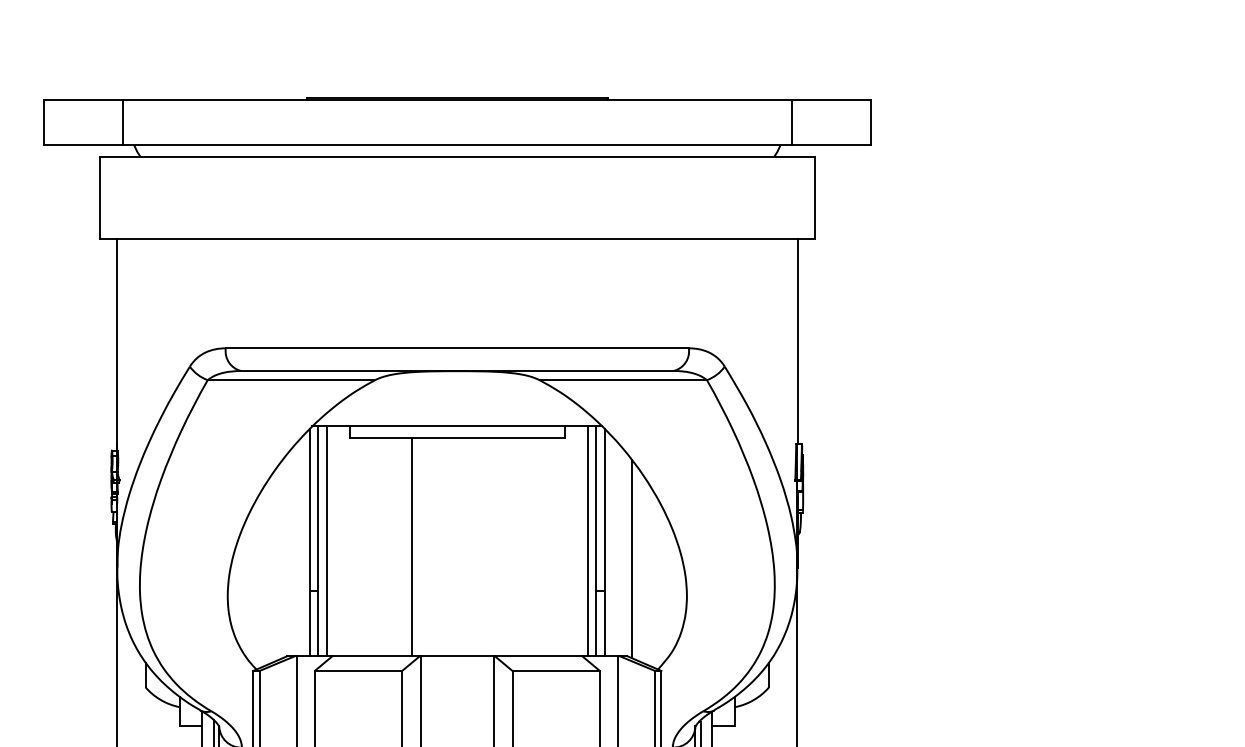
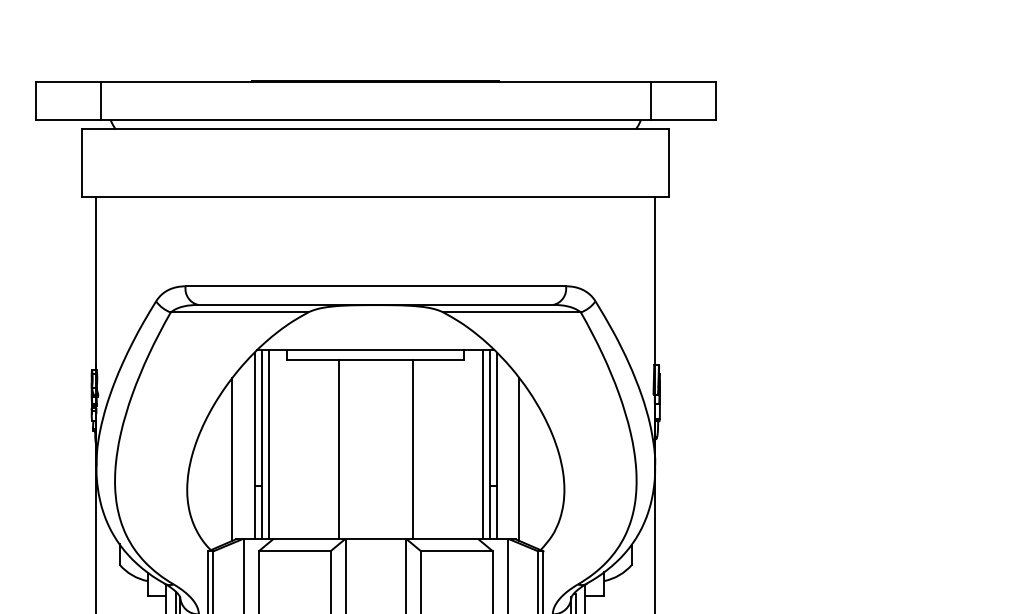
line: (503, 546) -> (413, 449), added
line: (282, 559) -> (232, 459), added

